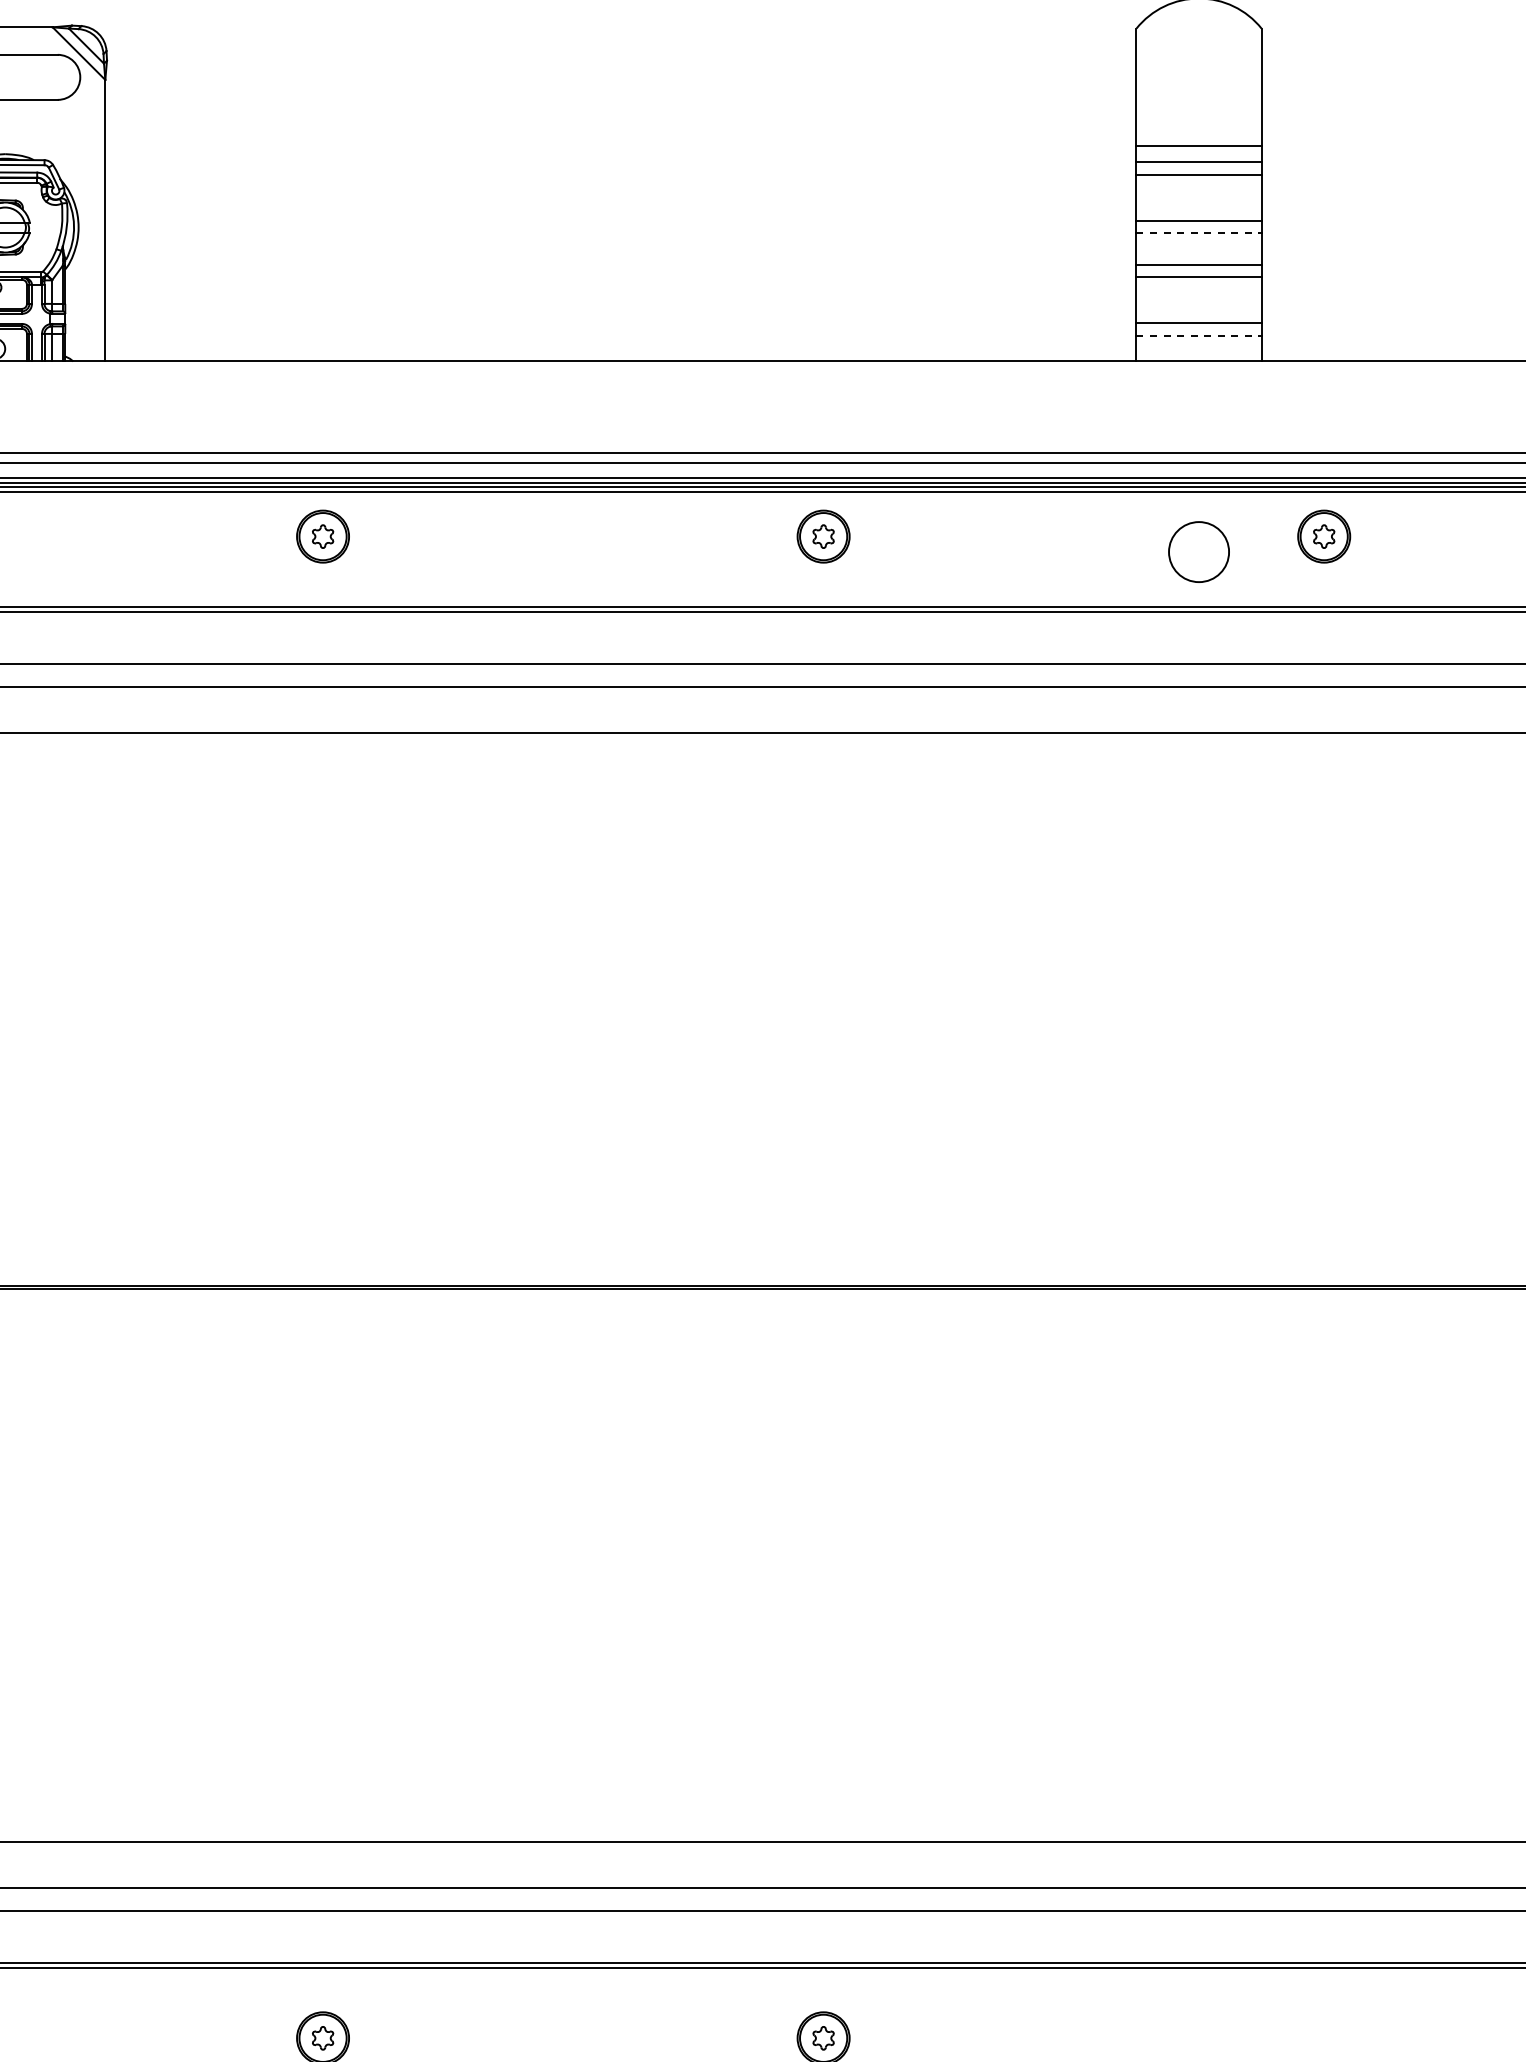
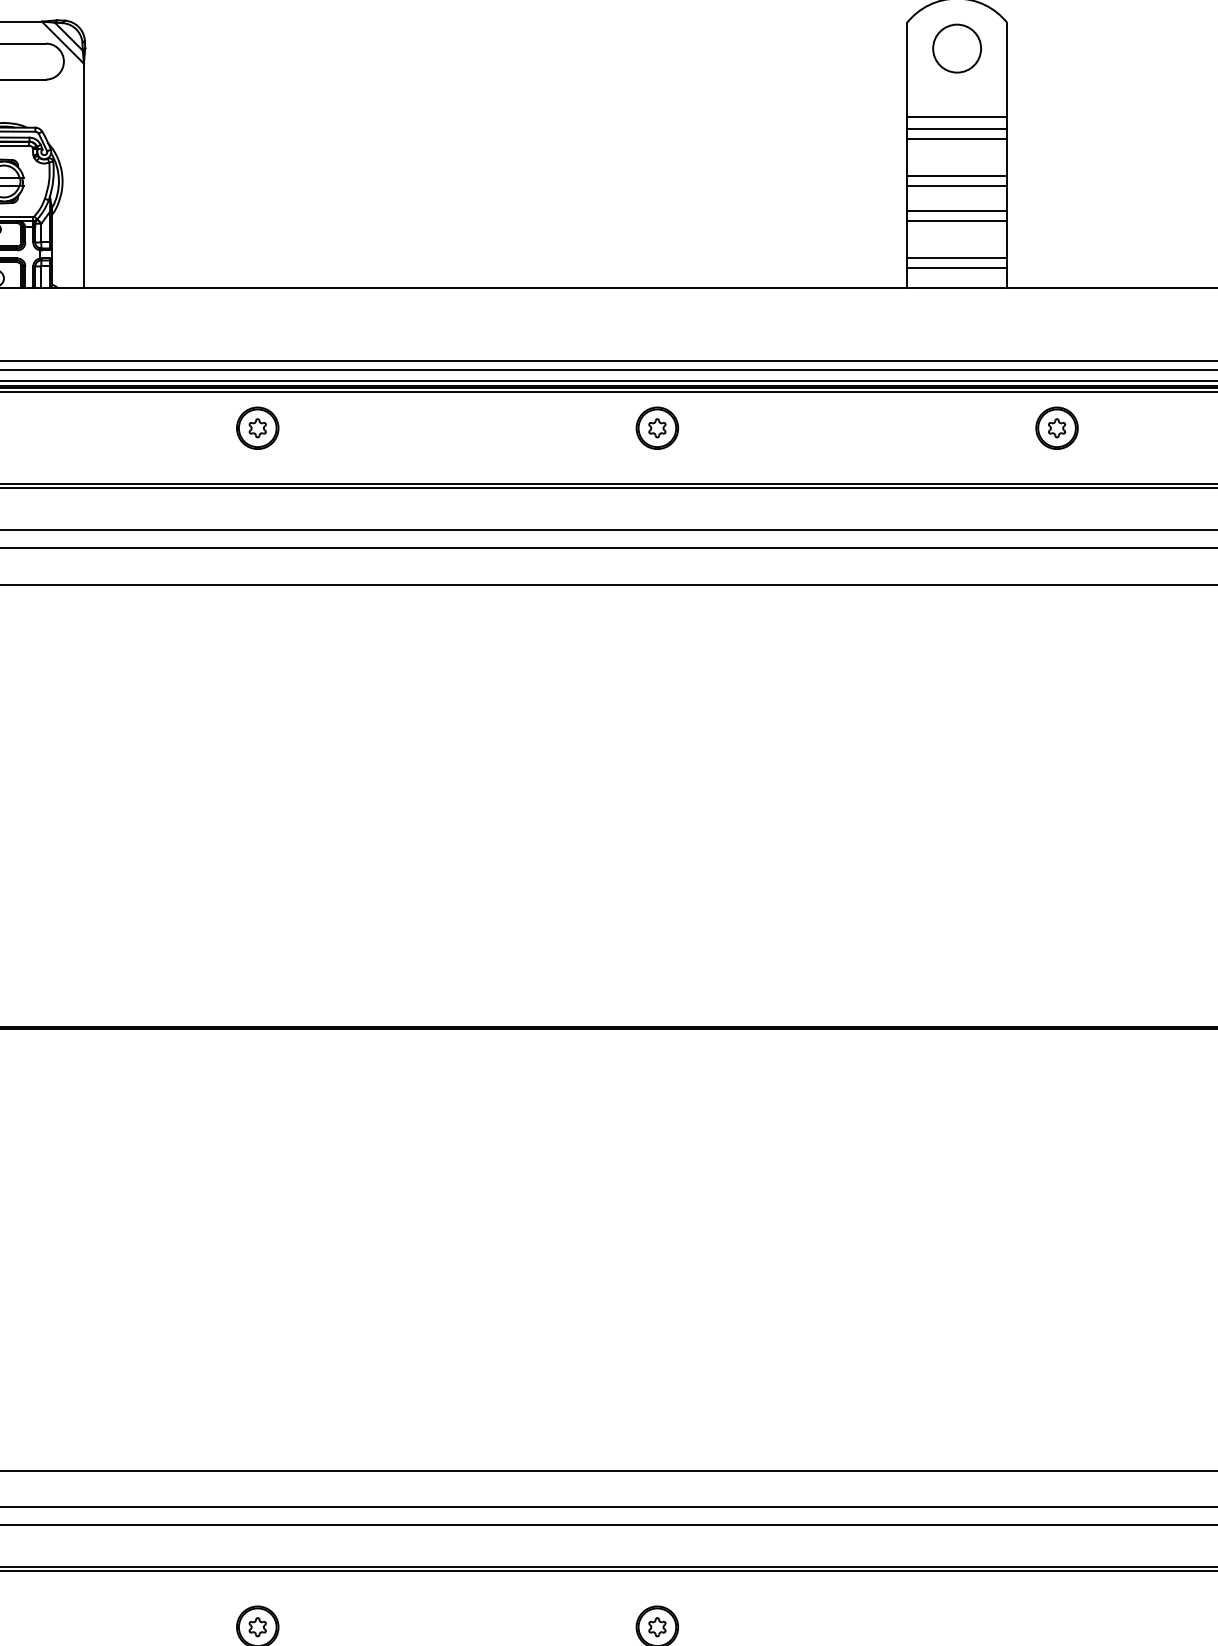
line: (1199, 232) -> (957, 185), dashed -> solid
line: (1199, 335) -> (957, 267), dashed -> solid
circle: (1198, 551) -> (956, 48), moved

